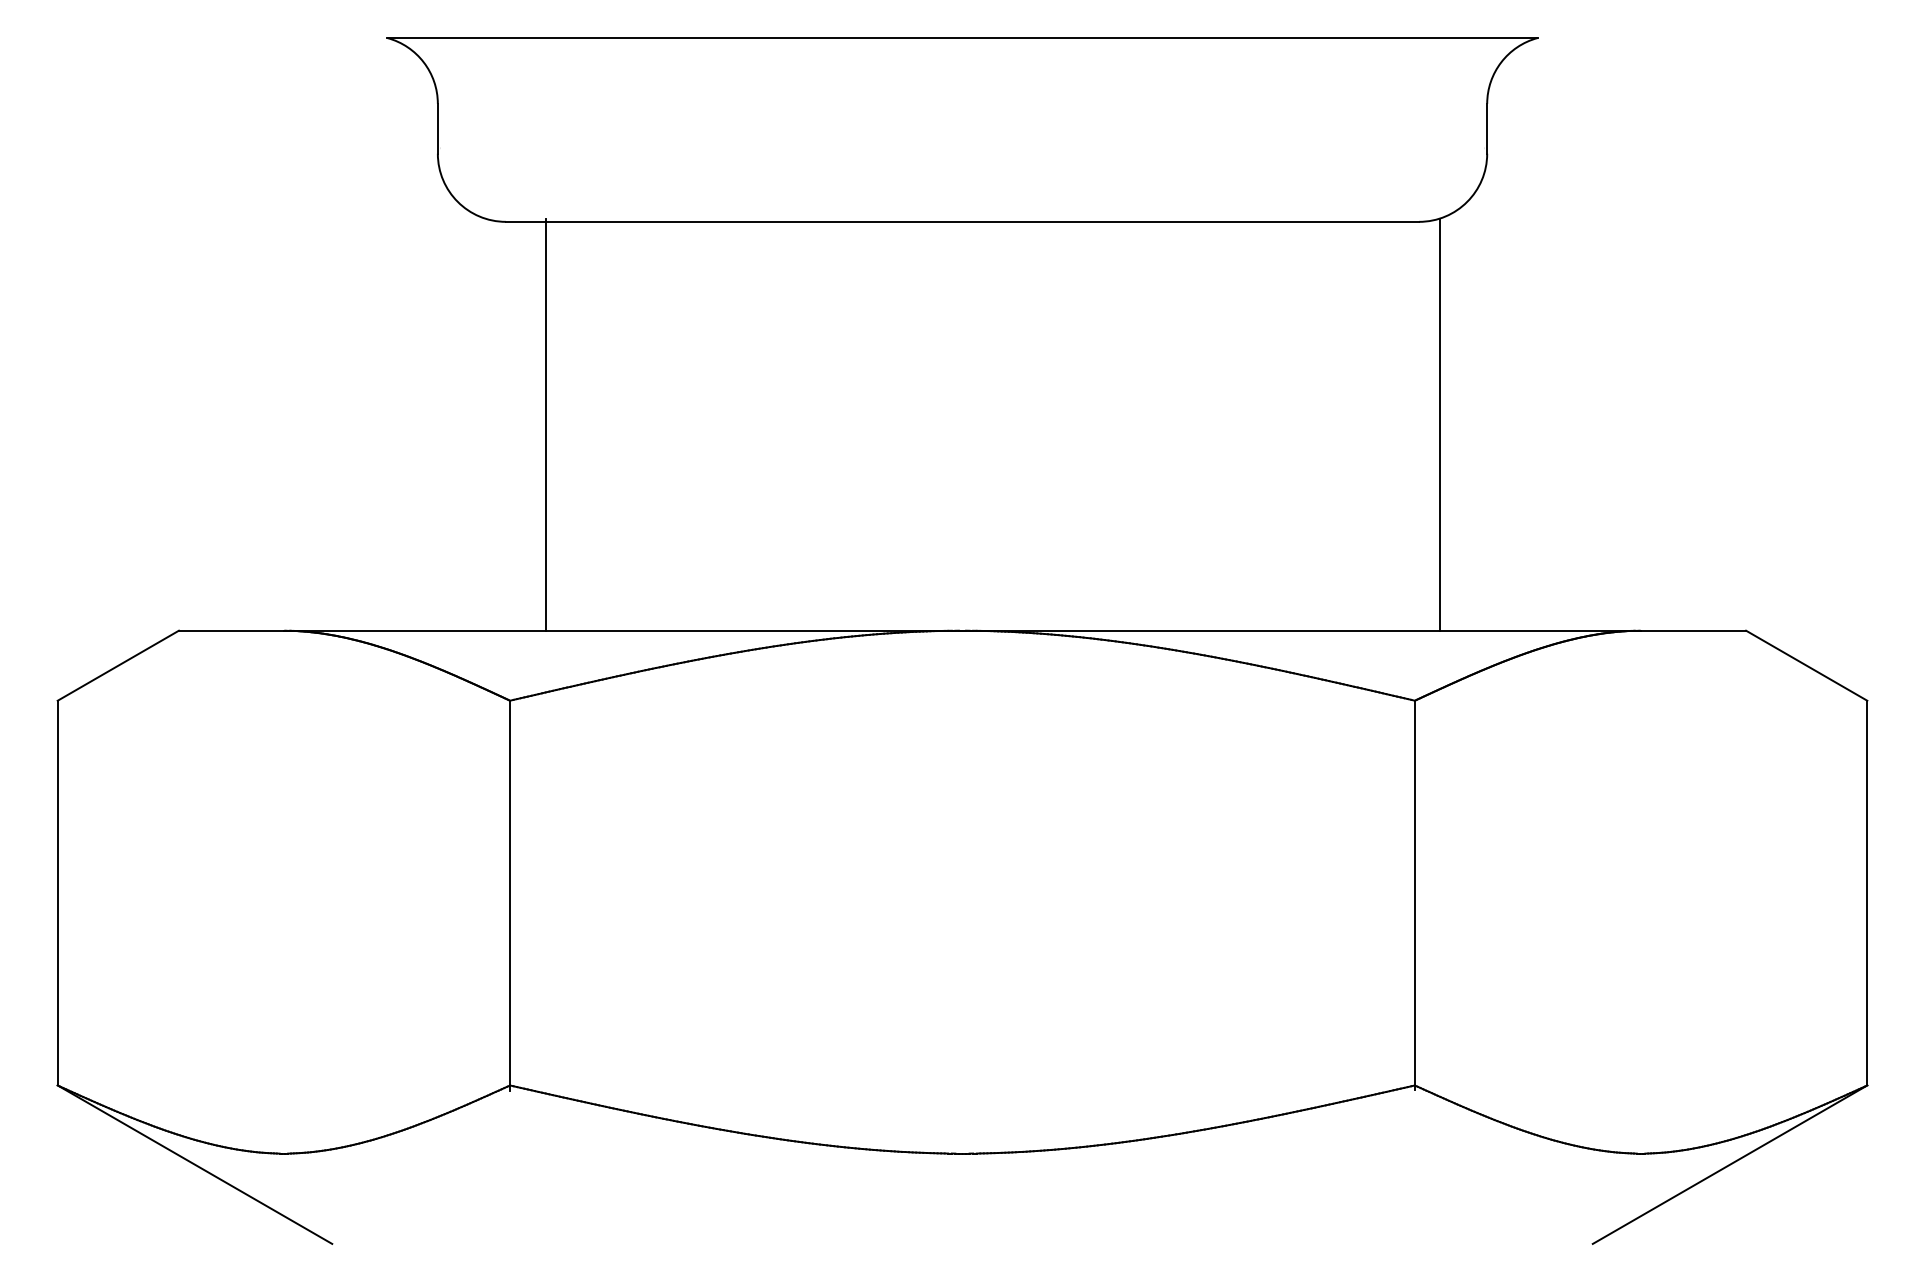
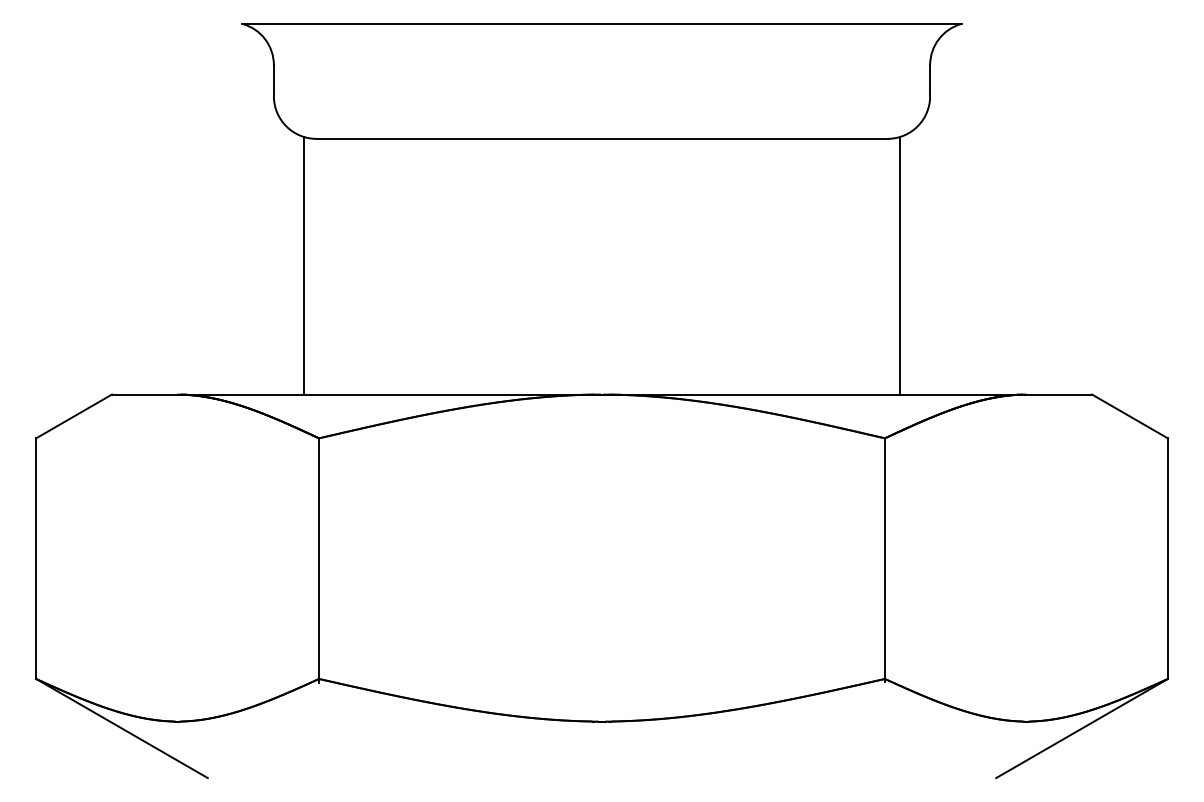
line: (545, 424) -> (303, 265), moved

